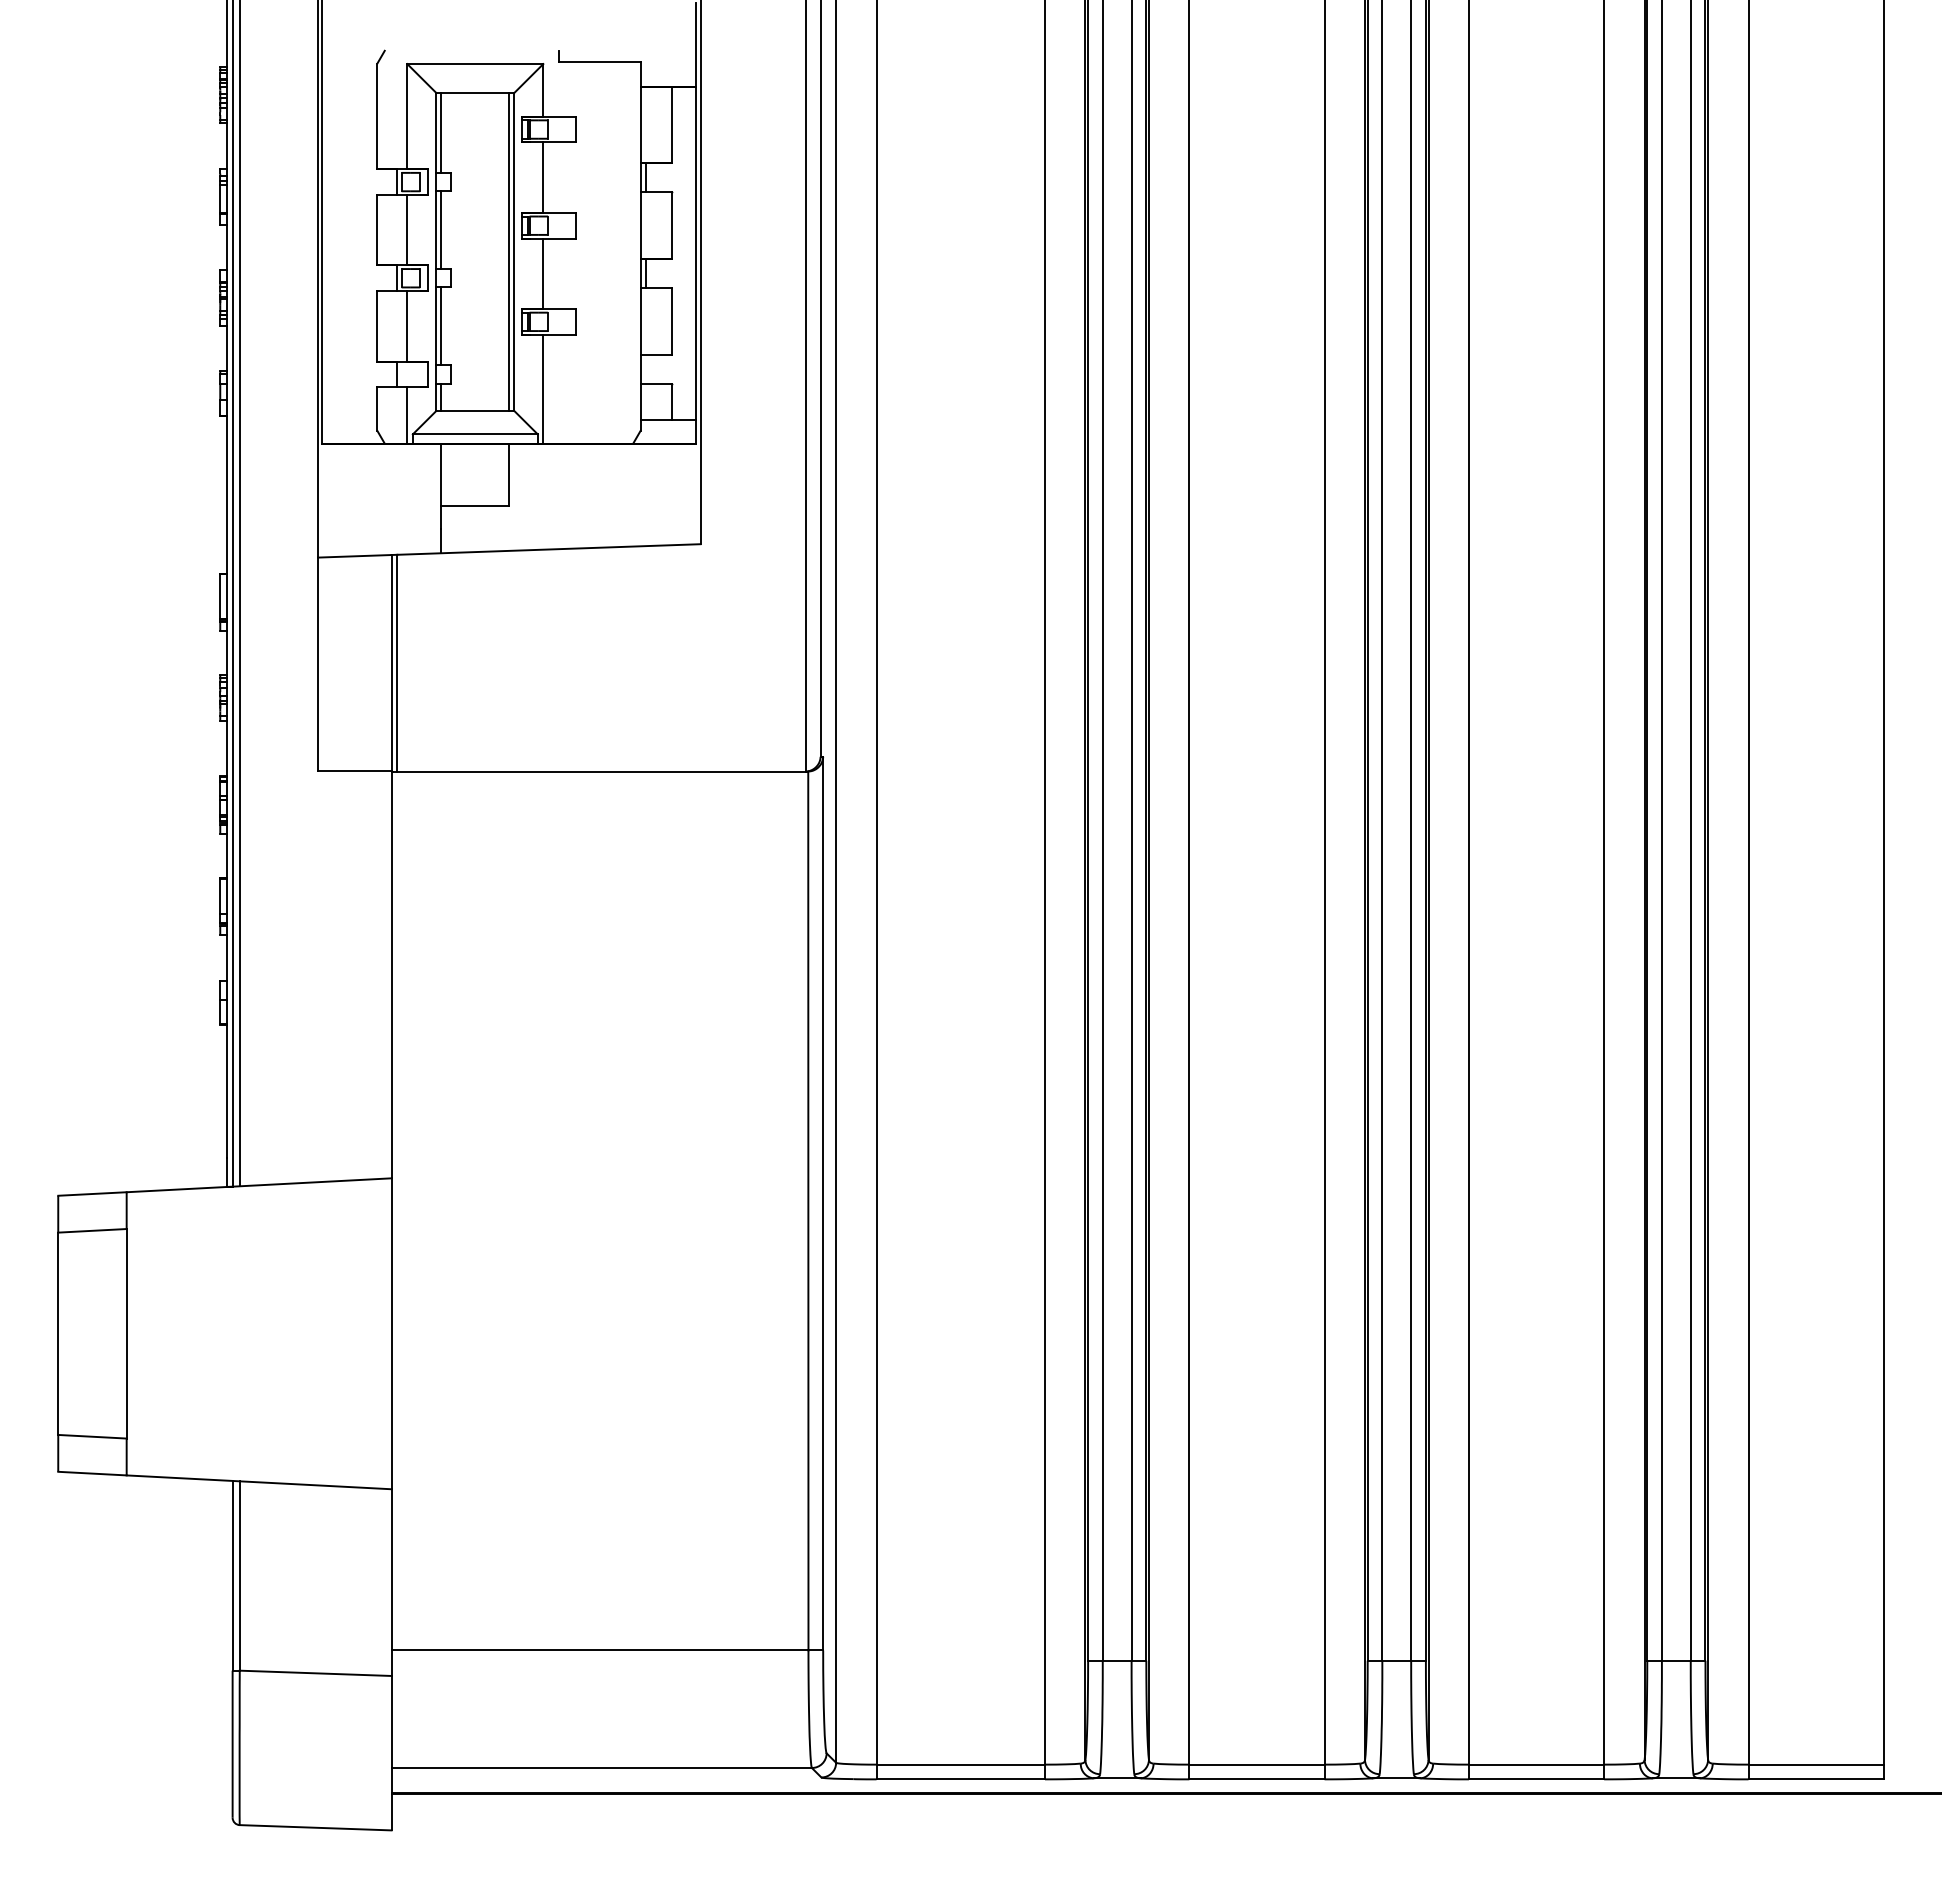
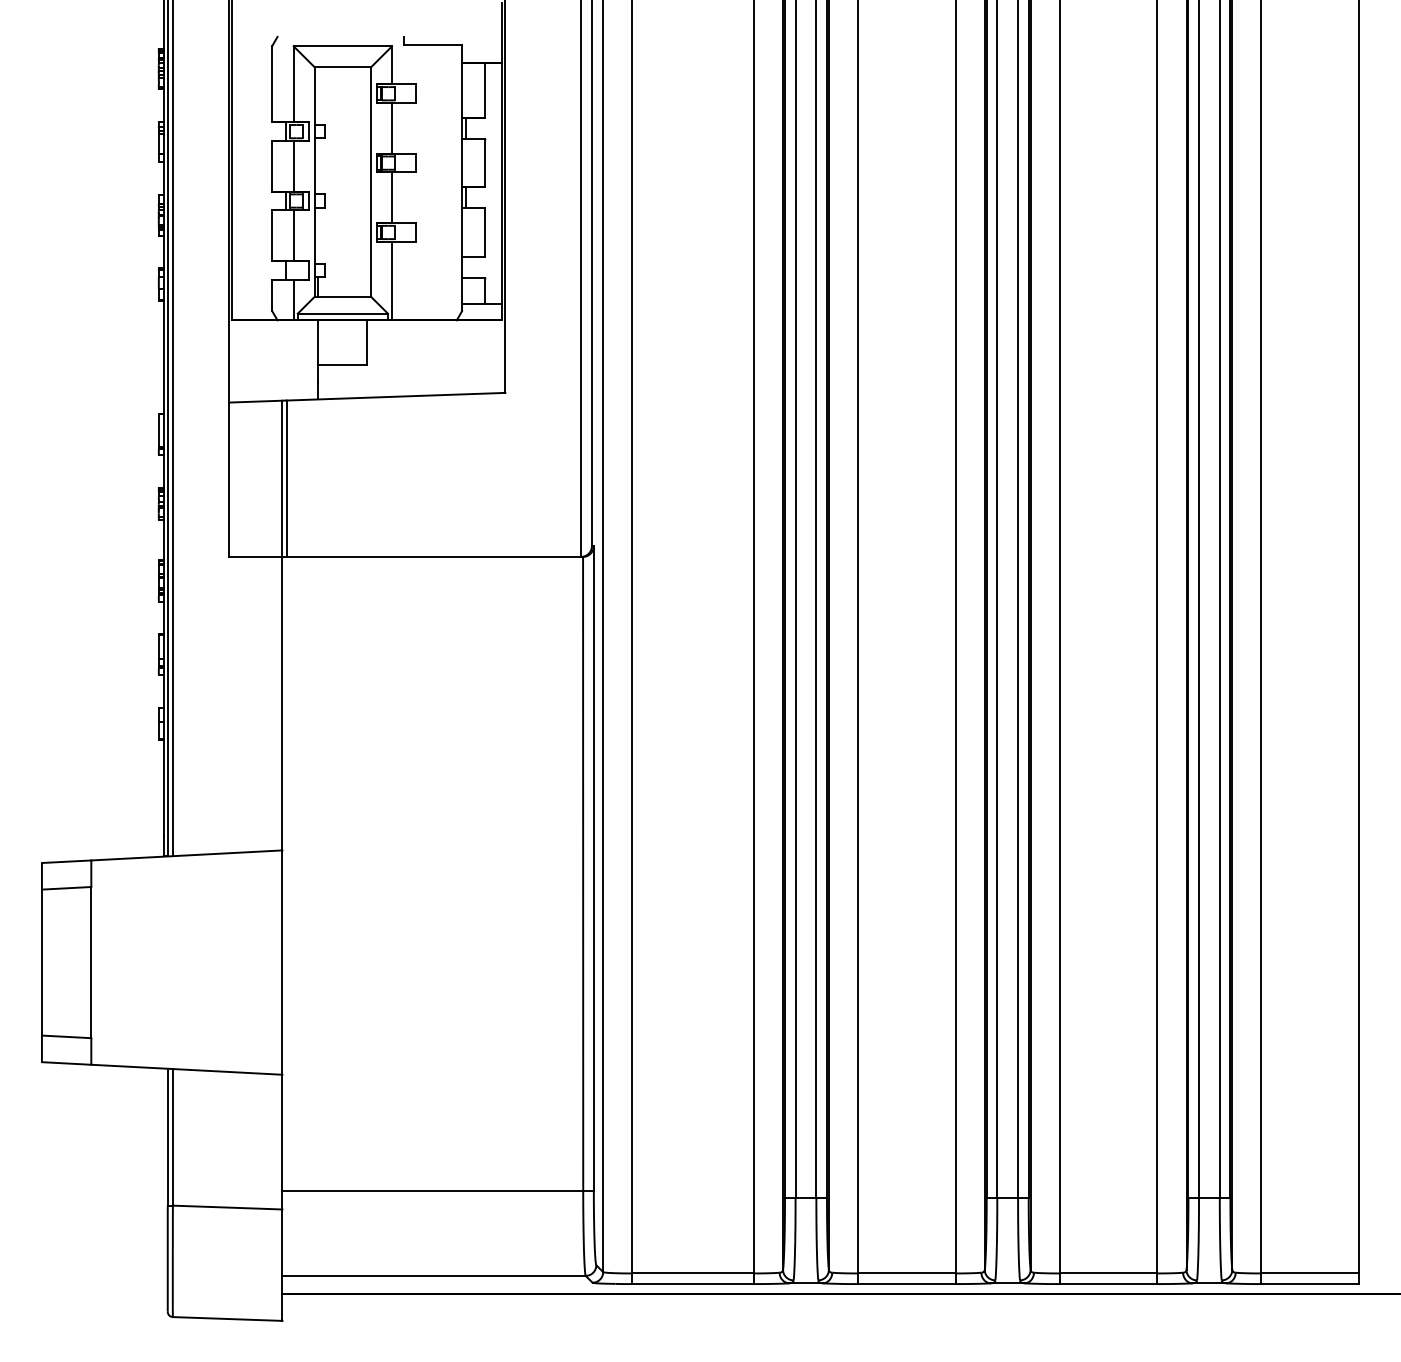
line: (440, 132) -> (317, 95), removed
line: (440, 230) -> (317, 166), removed
line: (509, 251) -> (367, 181), removed
line: (440, 326) -> (317, 235), removed

